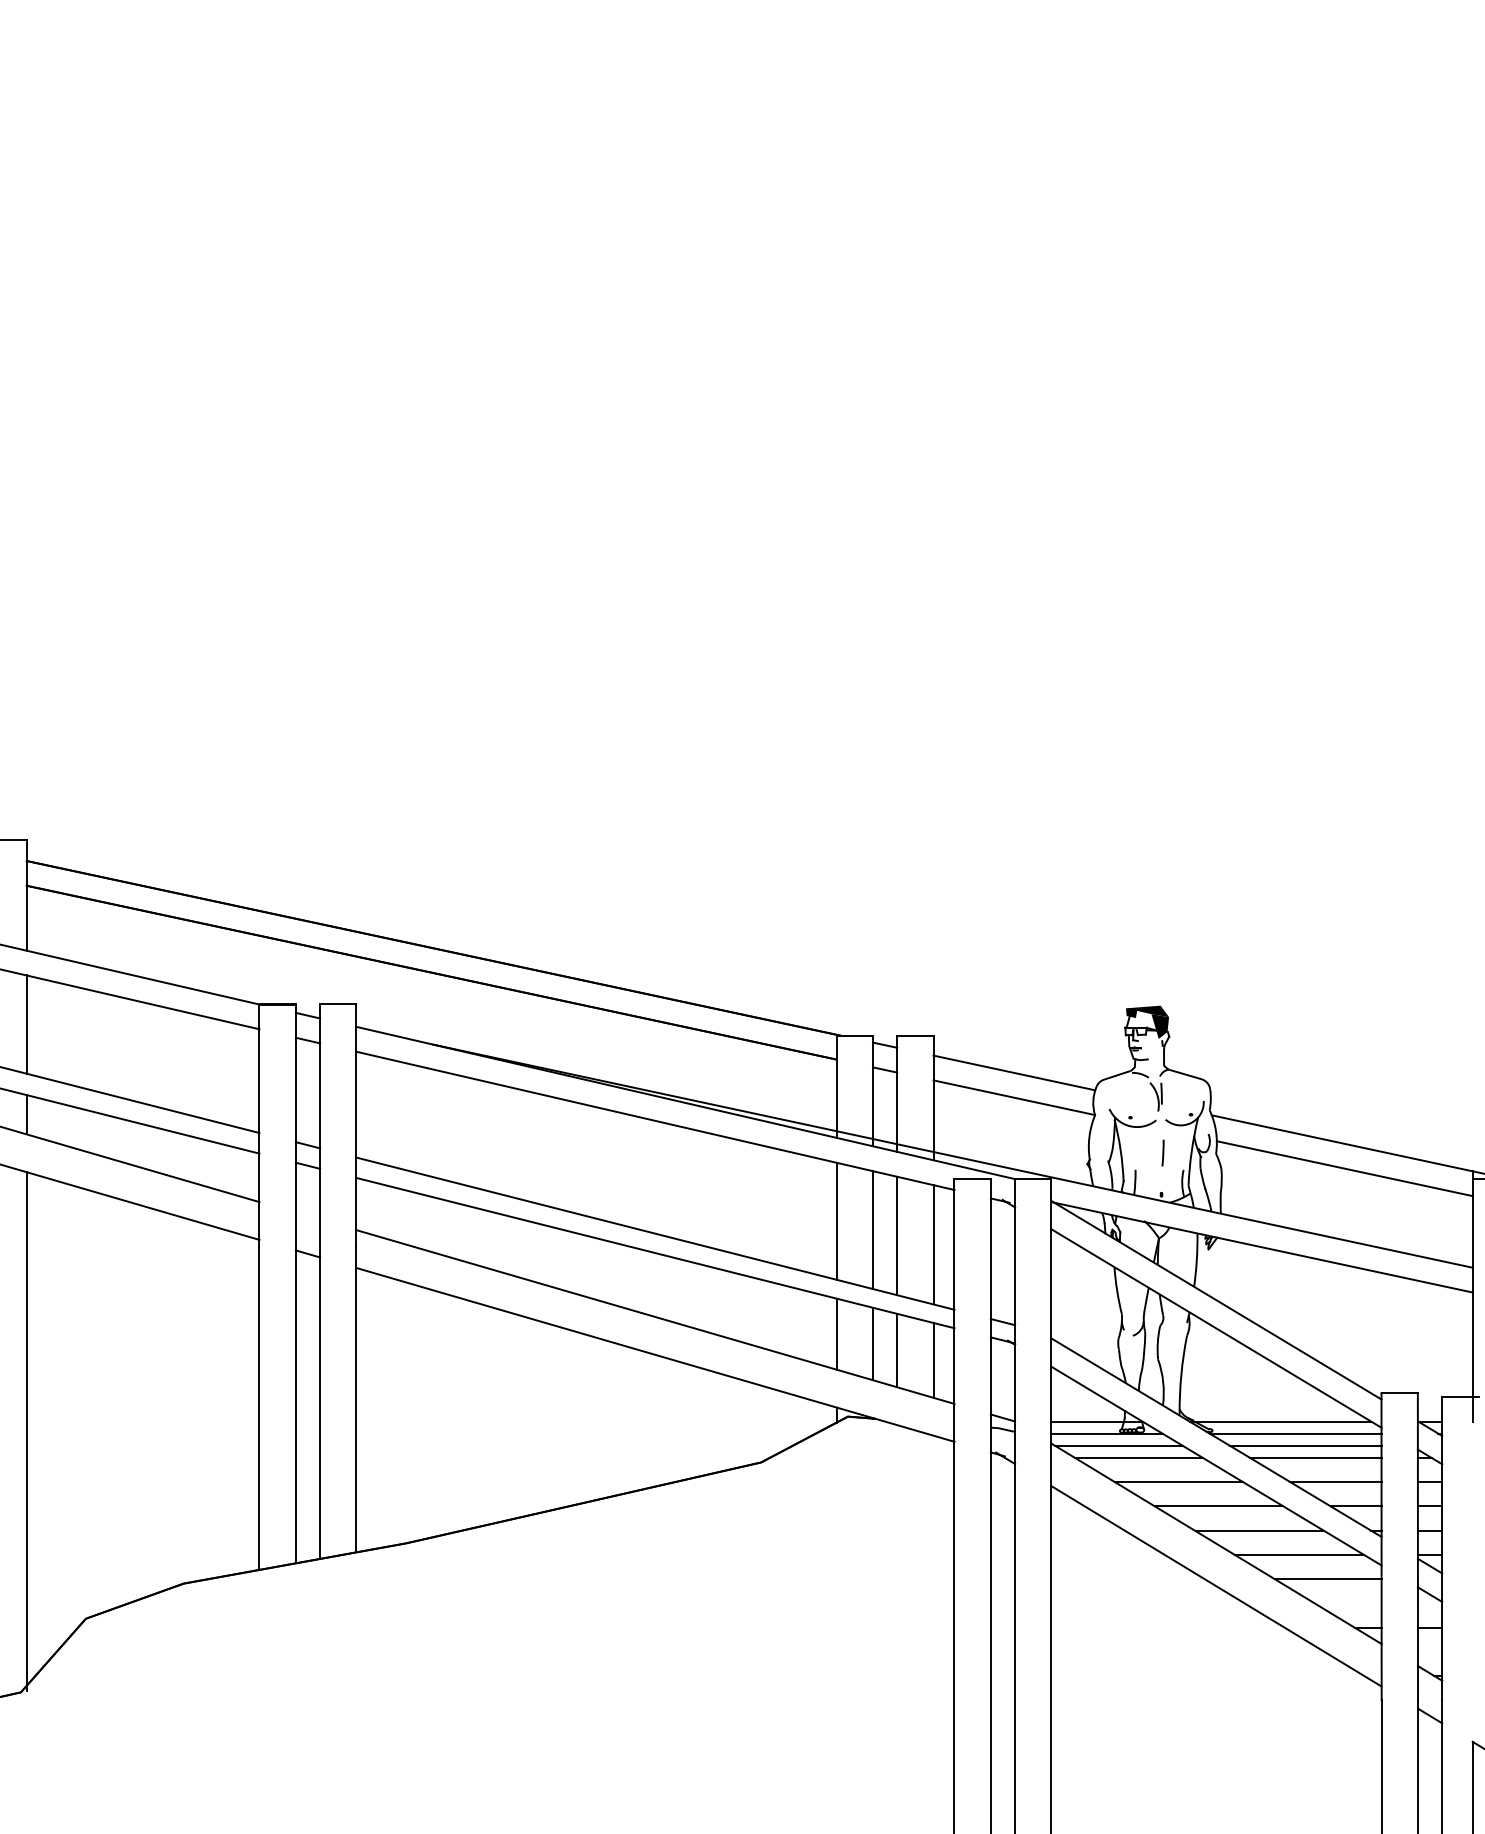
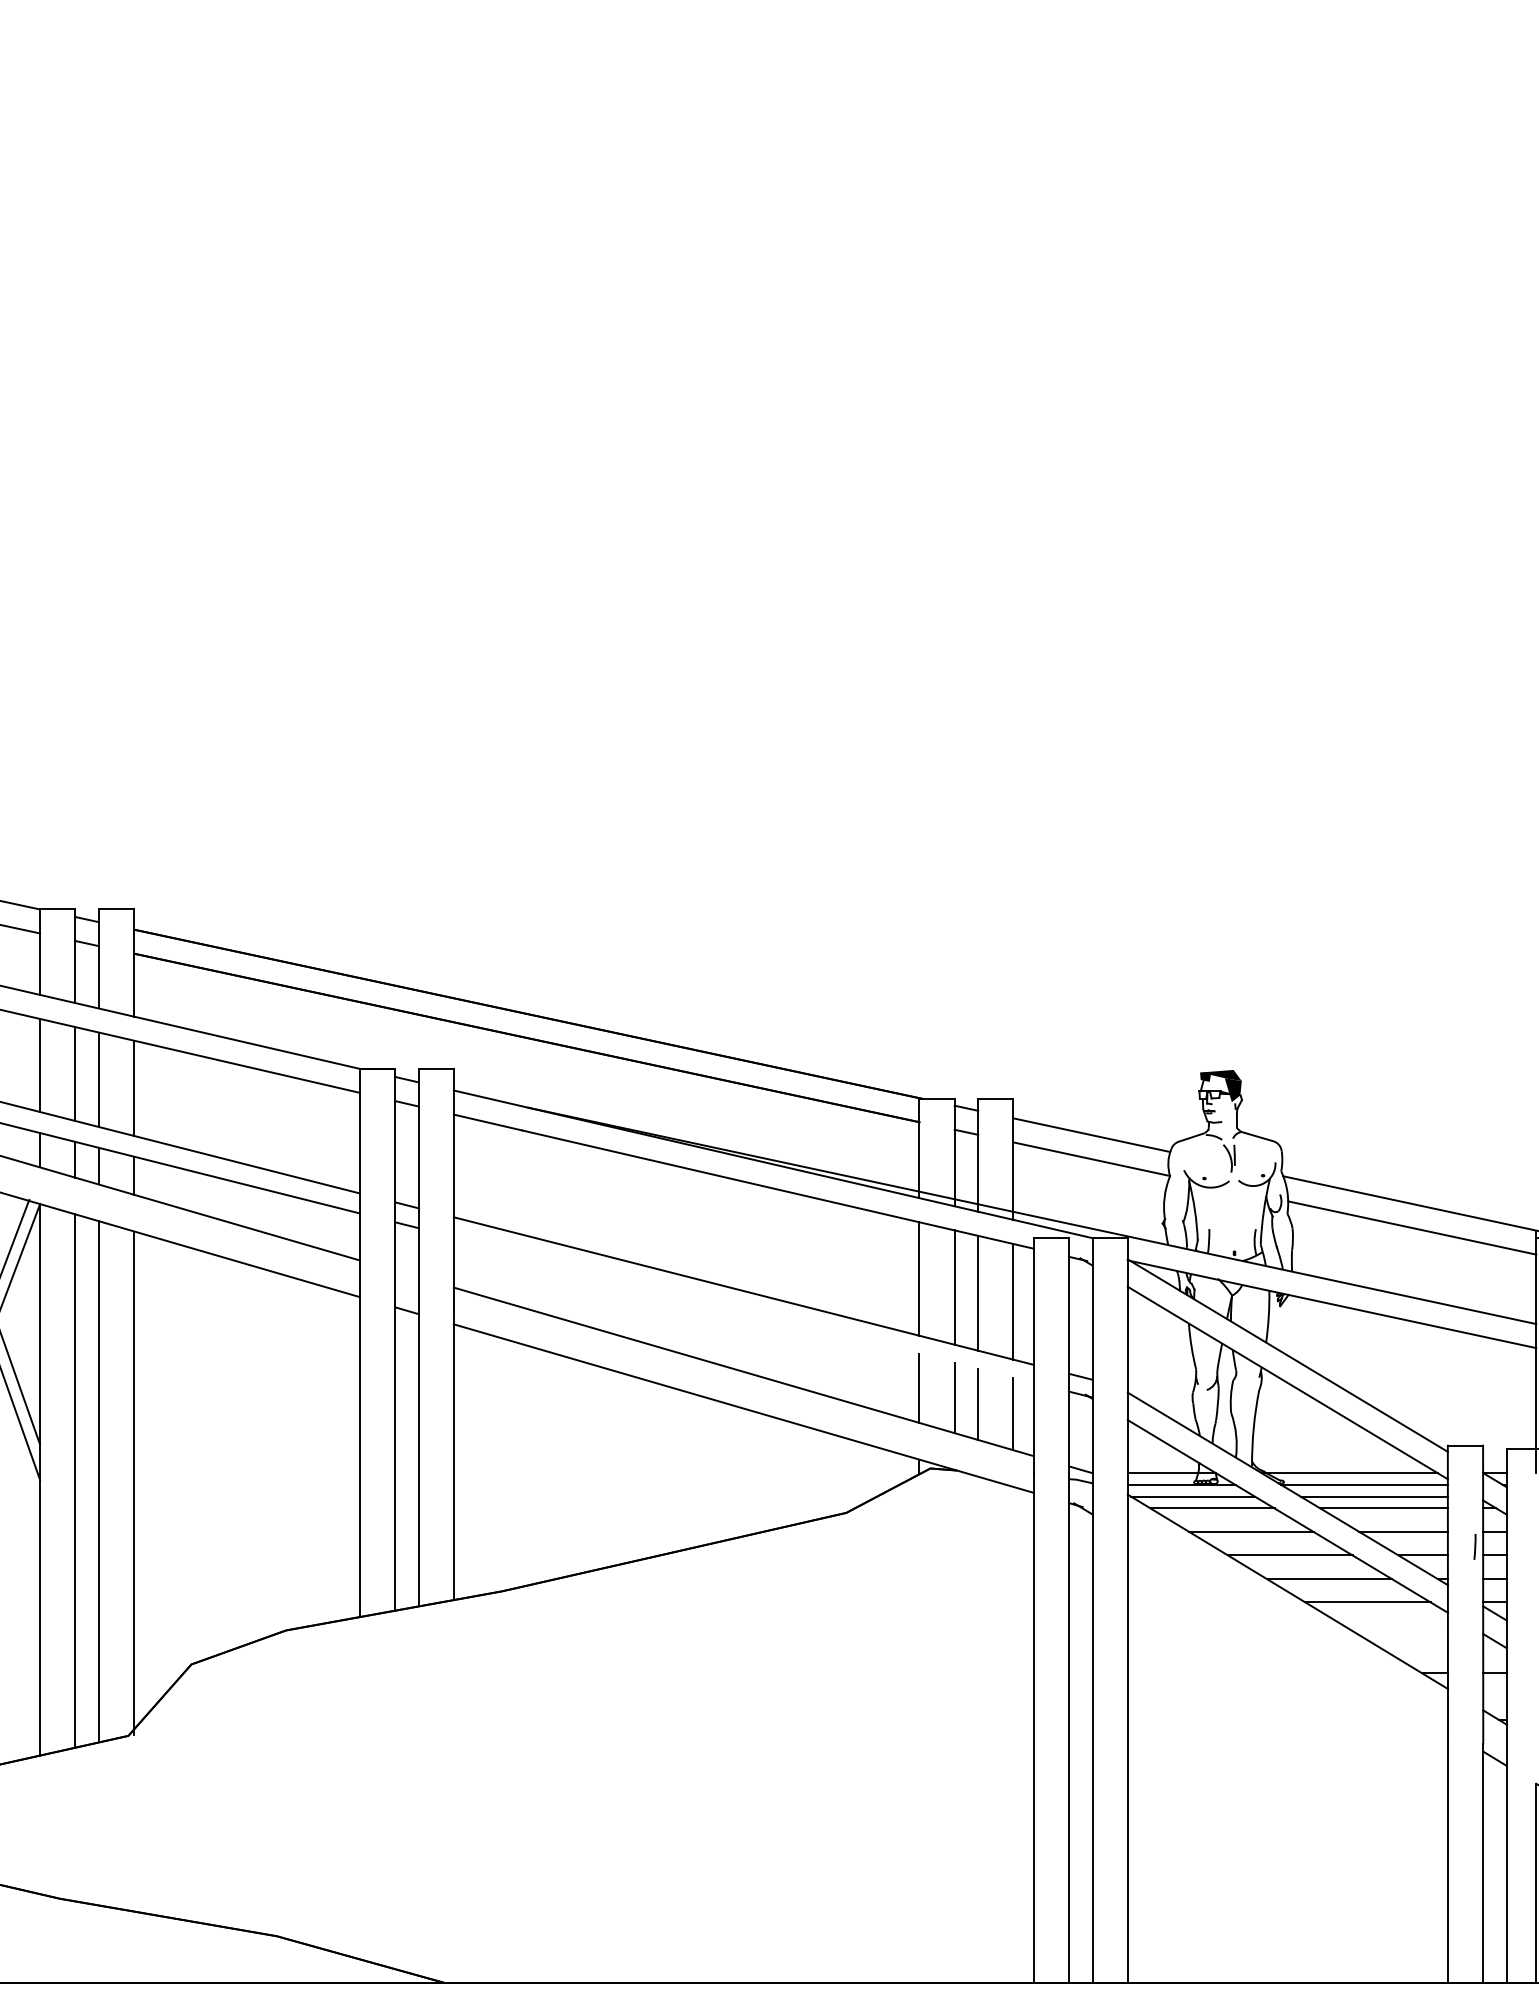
line: (1162, 1152) -> (1474, 1546), moved
line: (655, 1252) -> (743, 1309), removed
line: (1328, 1578) -> (1396, 1625), removed
line: (1216, 1585) -> (1287, 1632), removed

